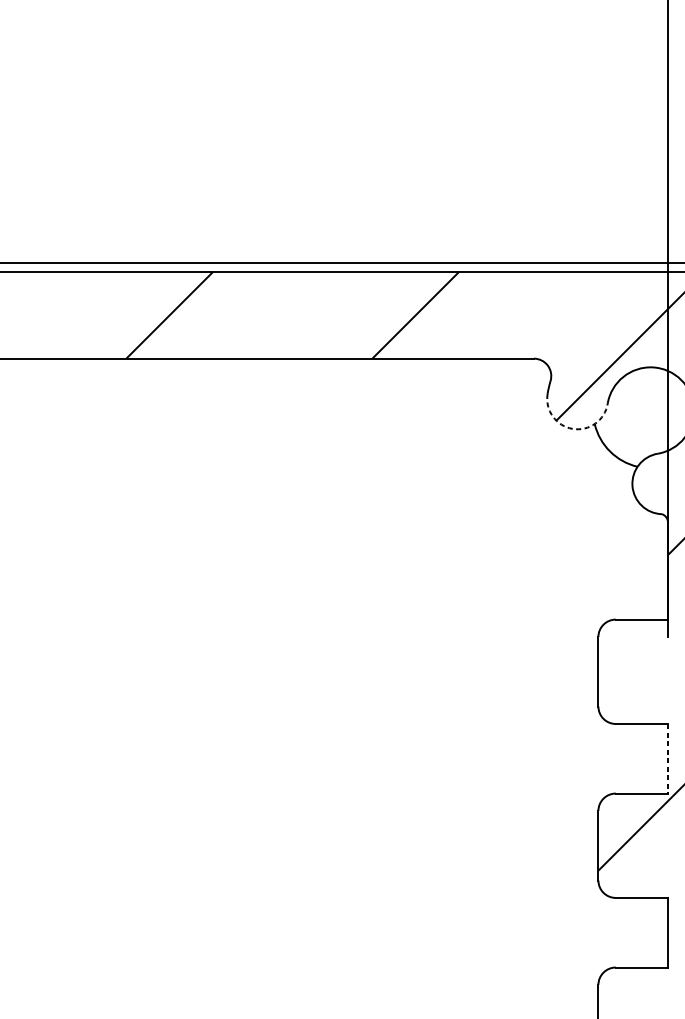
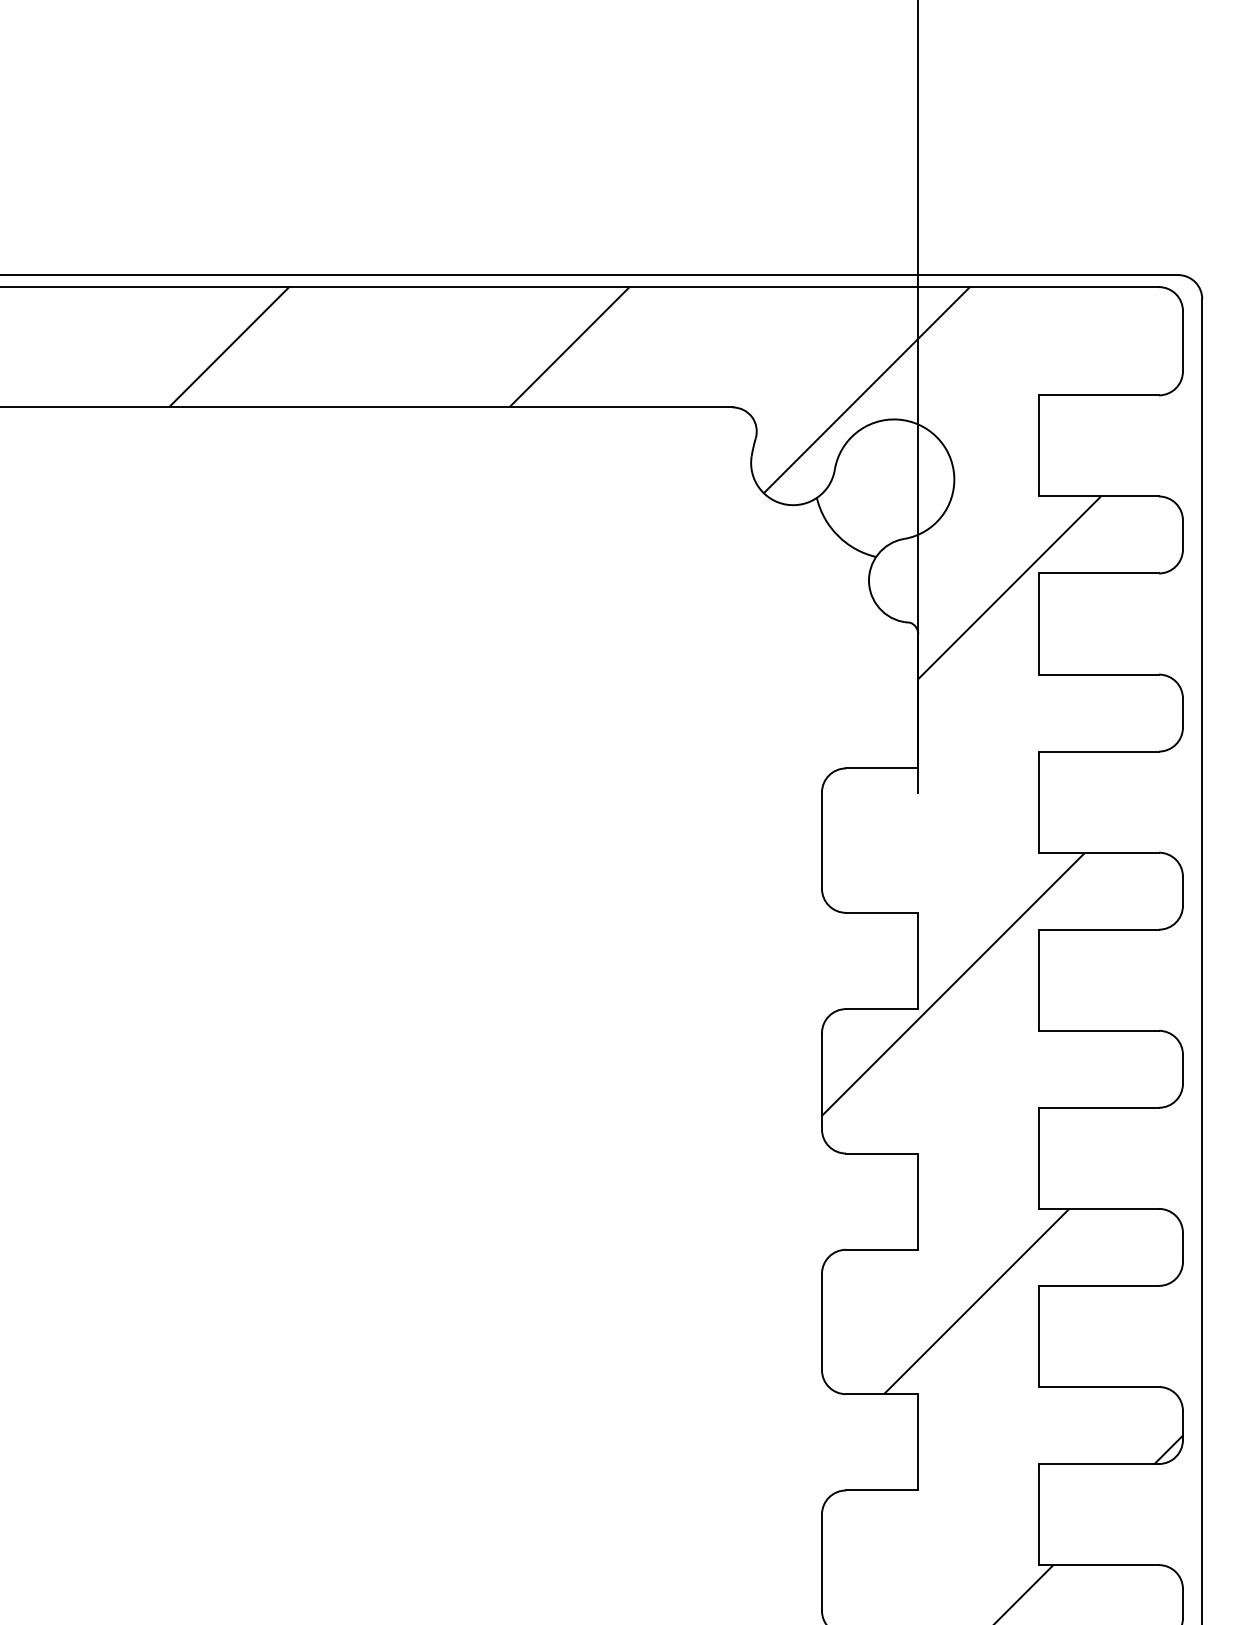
arc: (572, 428) -> (786, 504), dashed -> solid
line: (668, 759) -> (918, 961), dashed -> solid

